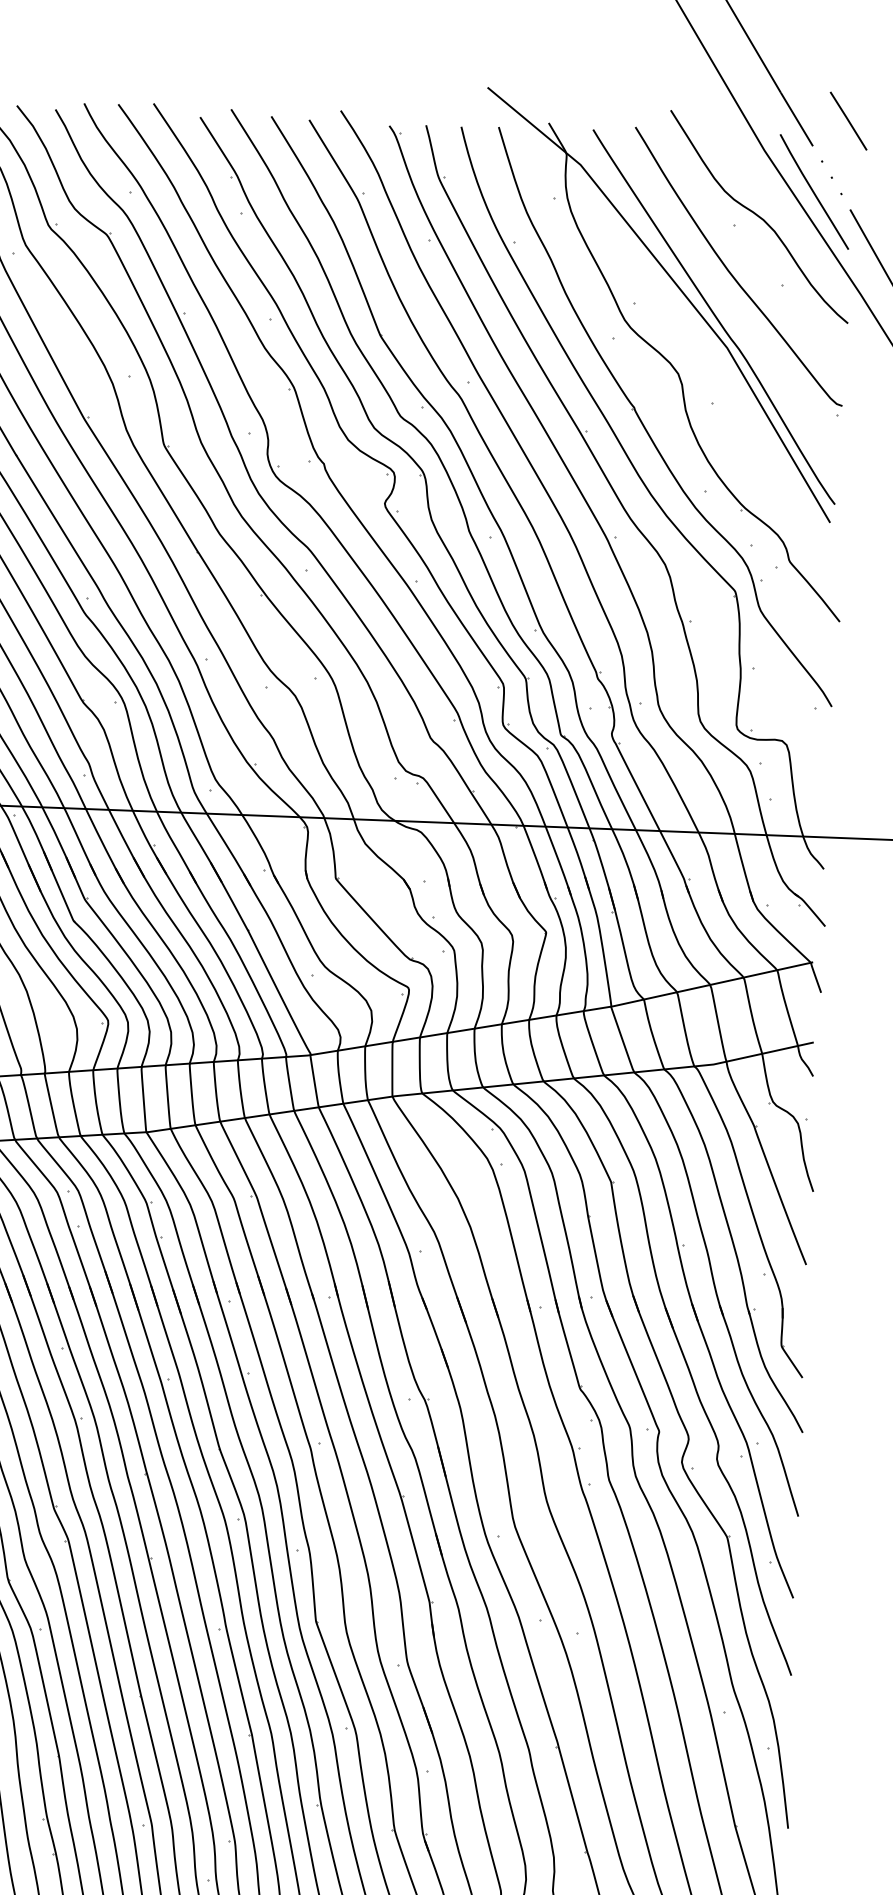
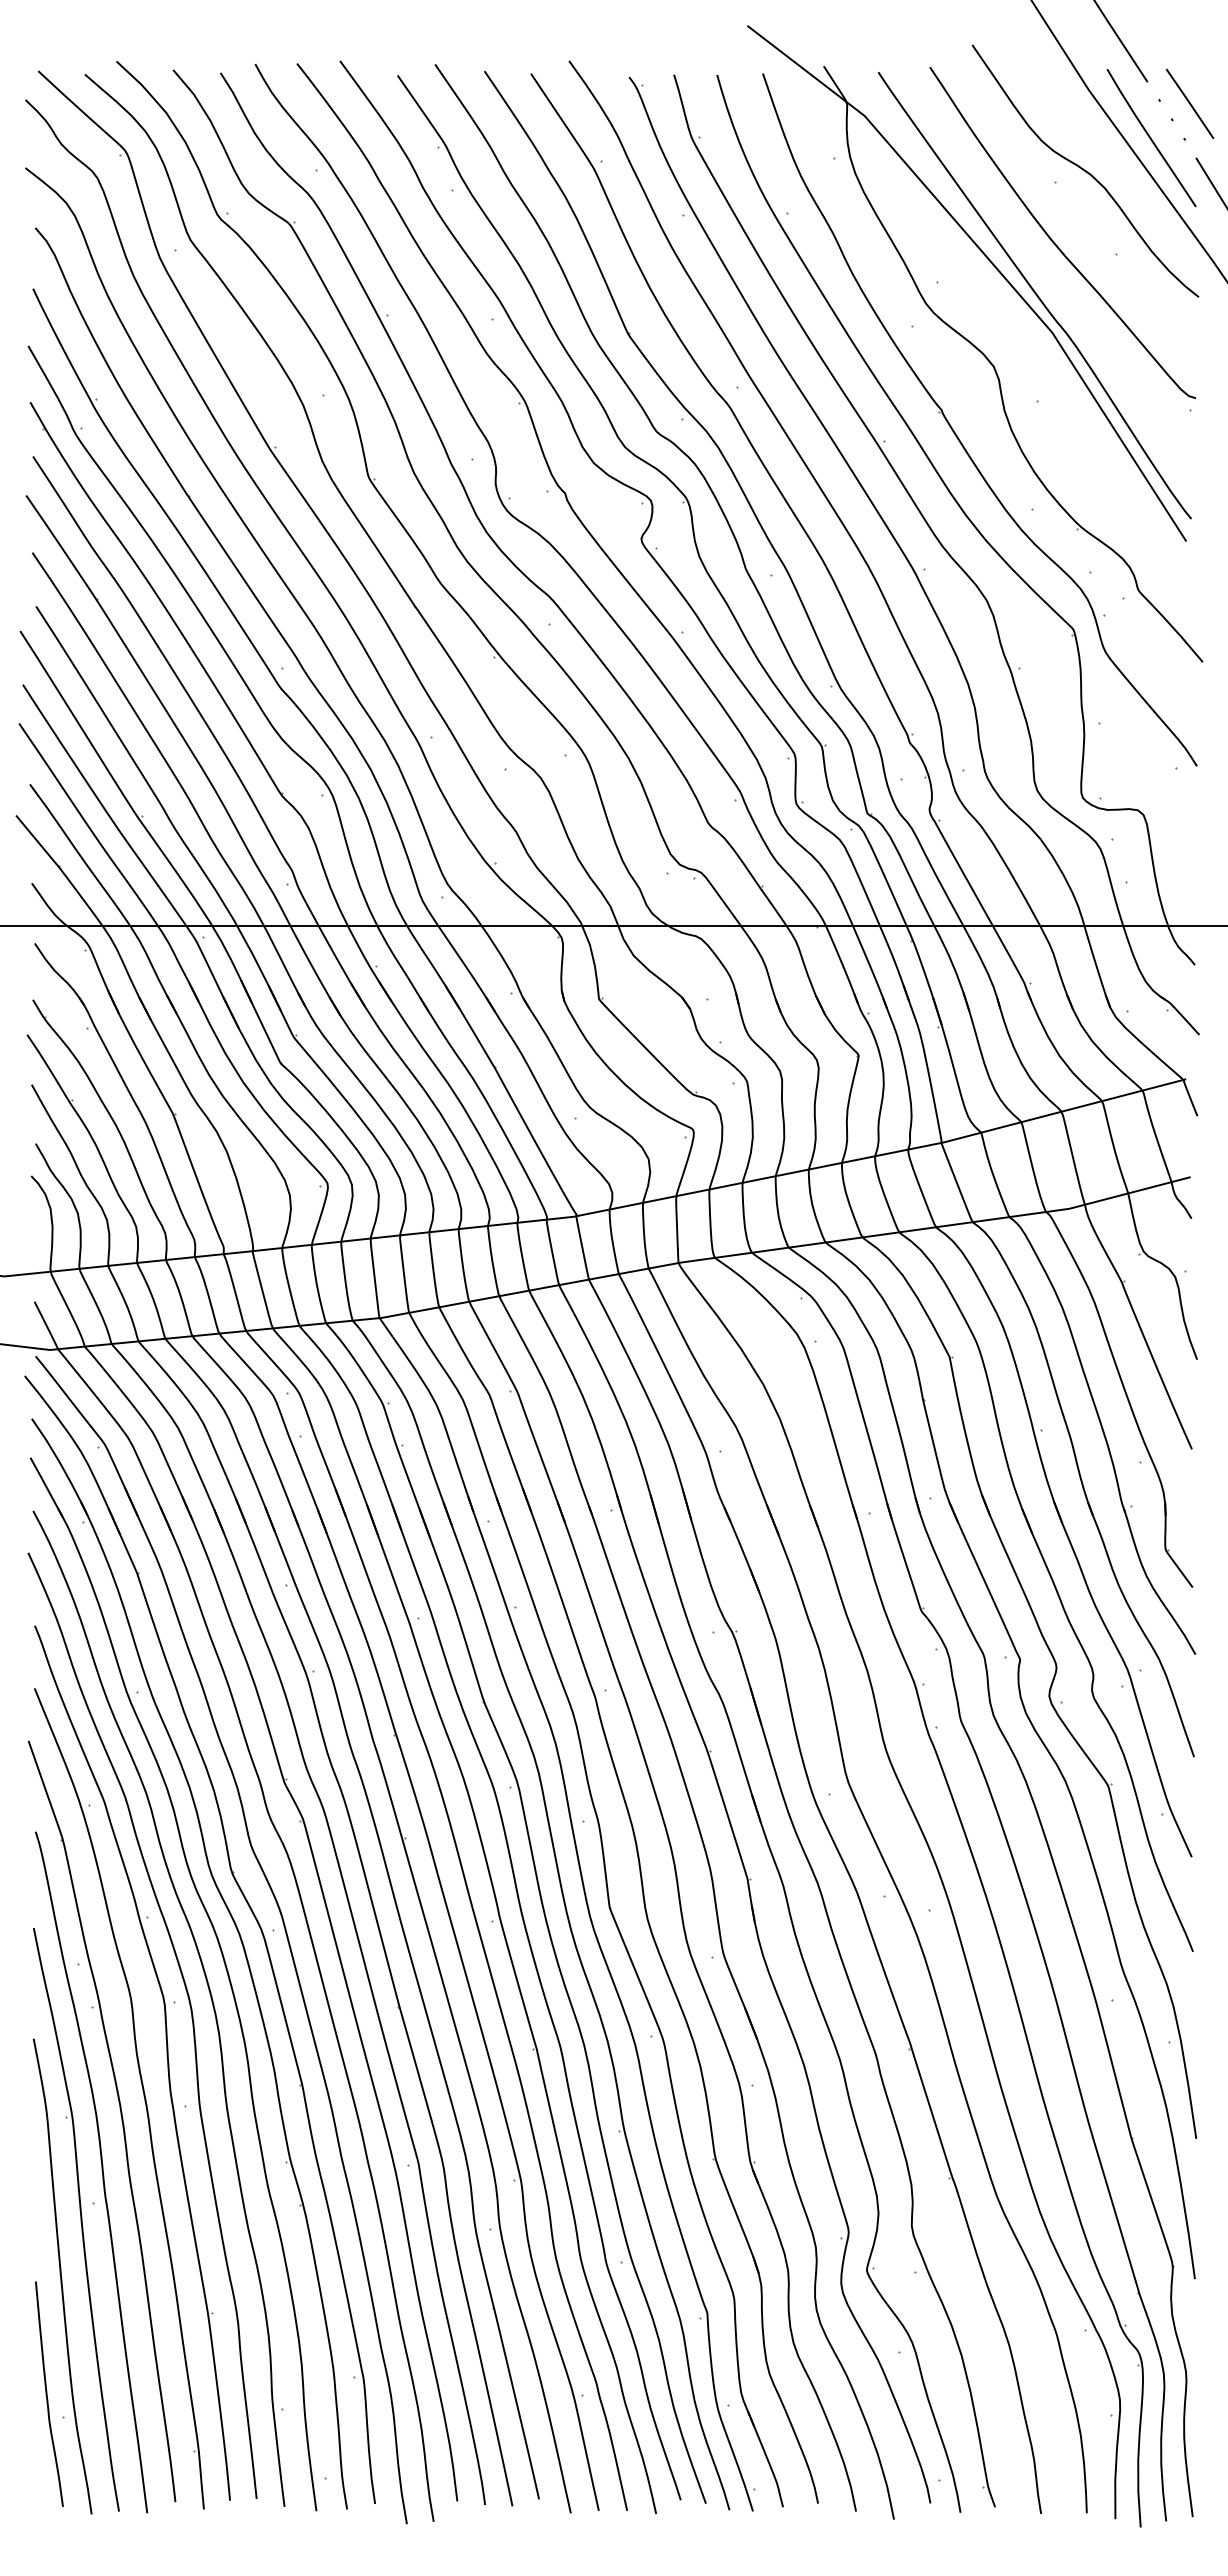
line: (848, 120) -> (1189, 103), moved

